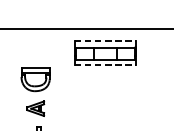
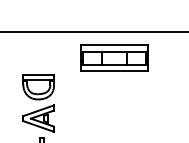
line: (105, 40) -> (114, 44), dashed -> solid
line: (105, 64) -> (114, 70), dashed -> solid
part: (35, 108) -> (38, 118), size x1.67

